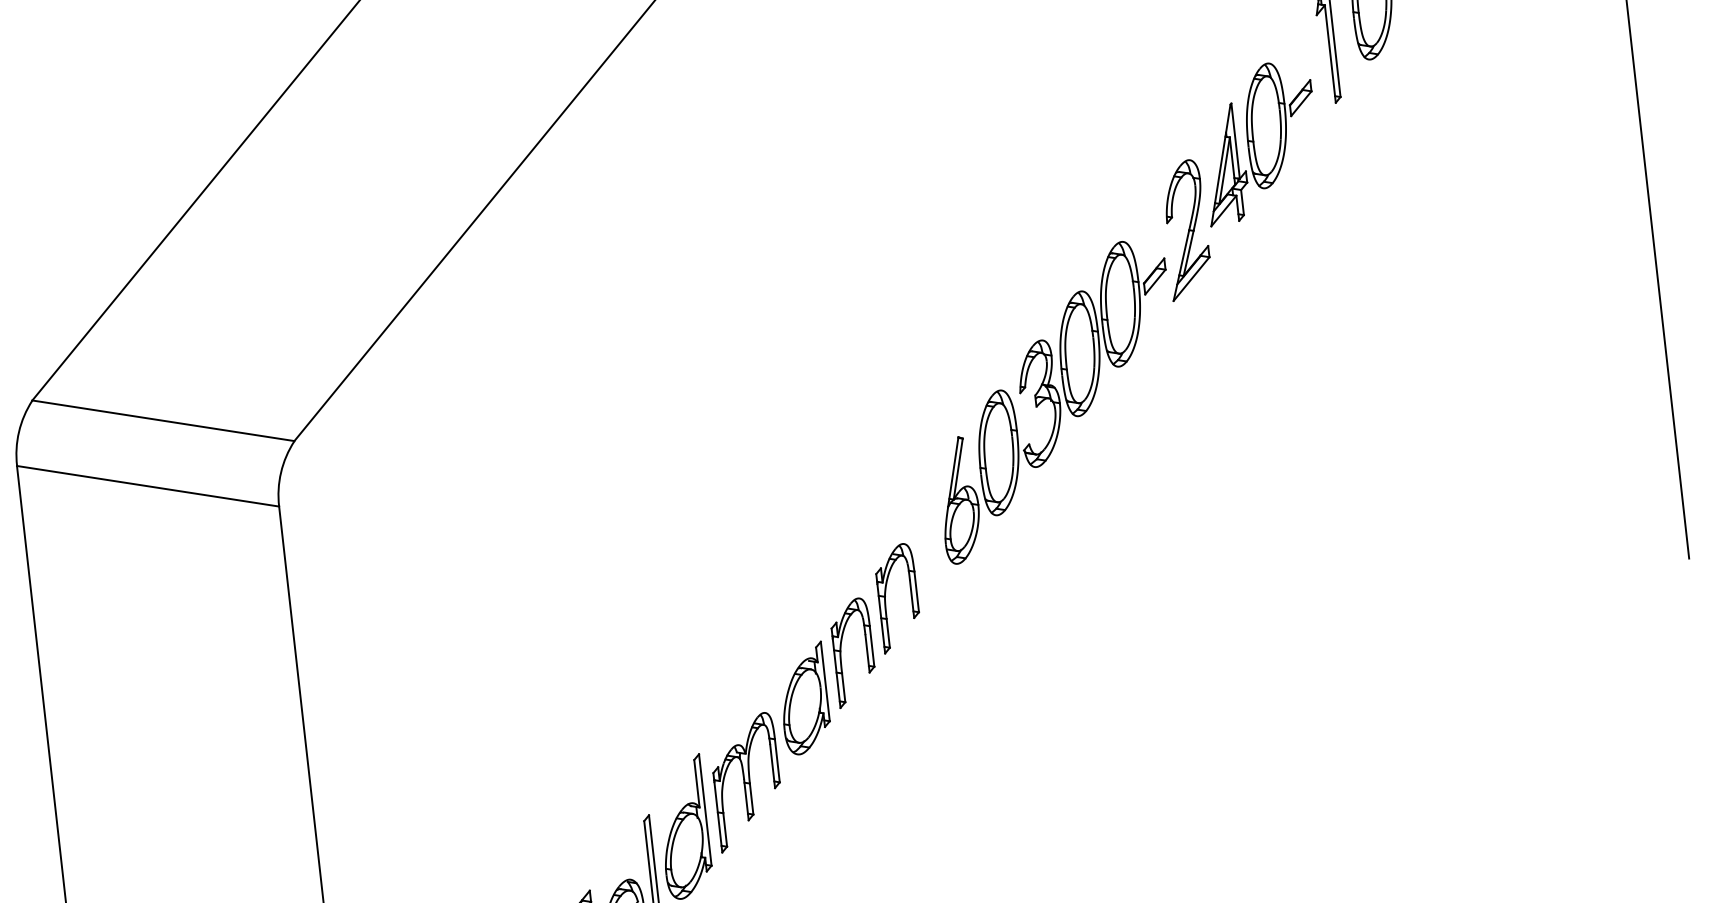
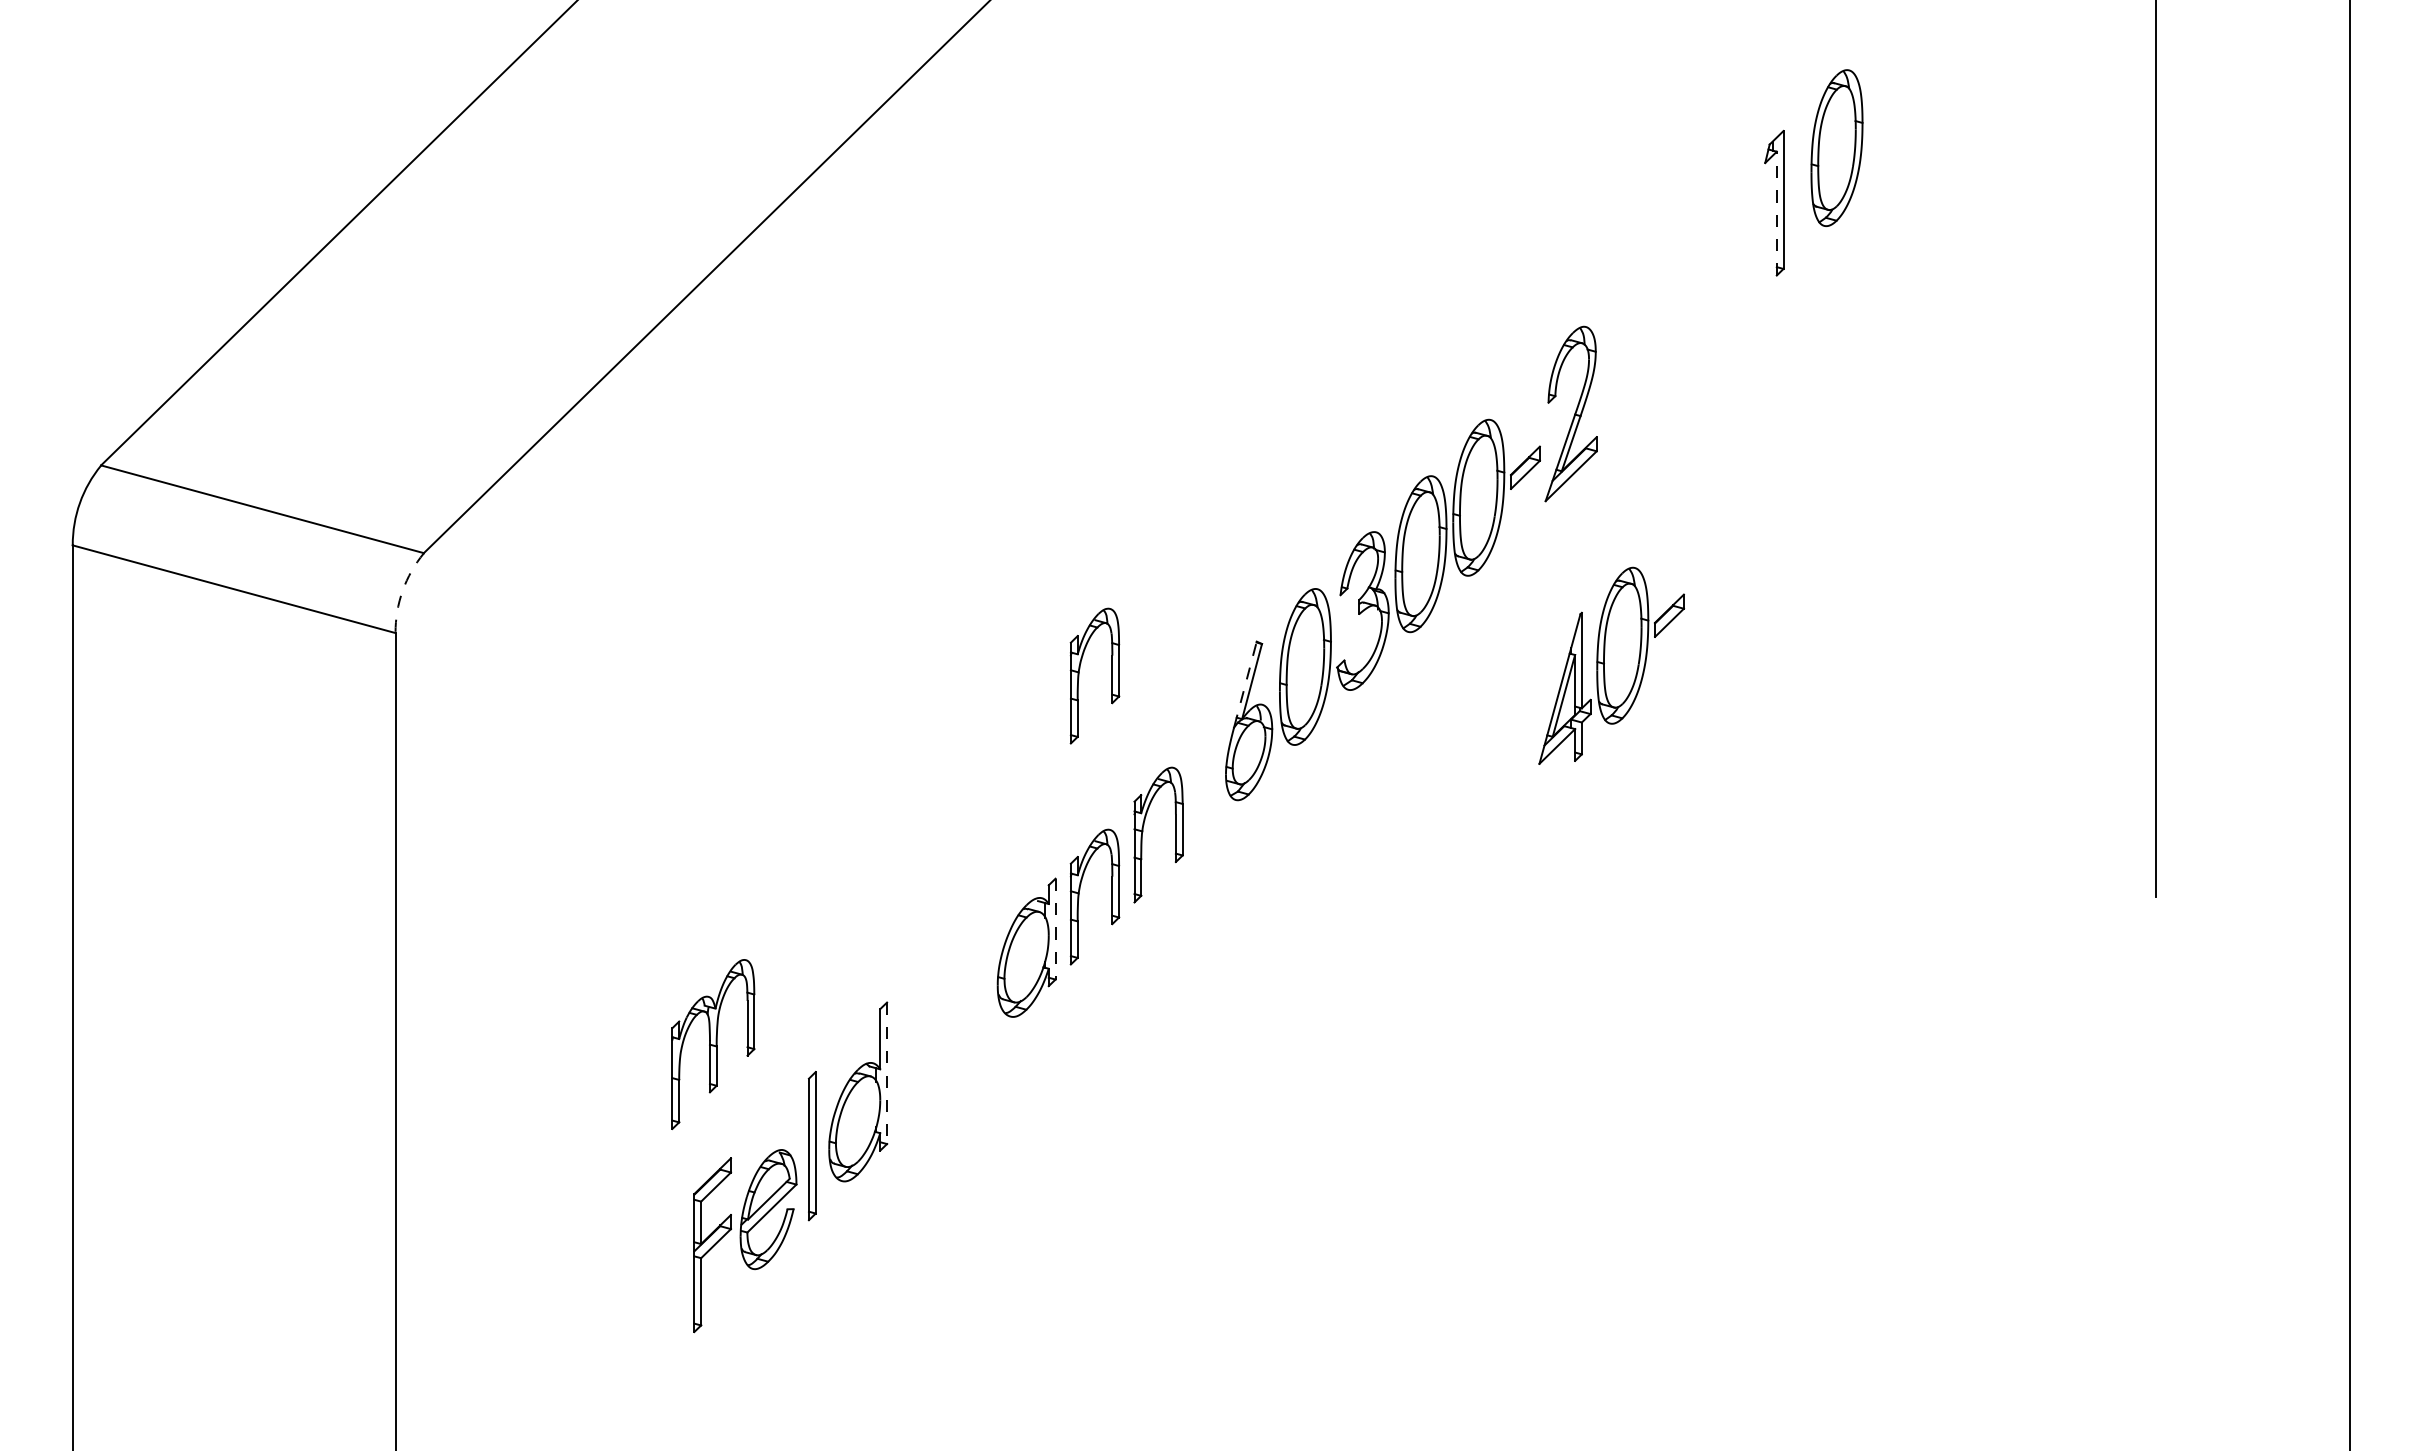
line: (1330, 53) -> (1776, 213), solid -> dashed
part: (1259, 142) -> (1611, 665), moved
line: (953, 471) -> (1245, 684), solid -> dashed
arc: (280, 472) -> (402, 590), solid -> dashed
part: (821, 479) -> (1079, 675), added
line: (825, 681) -> (1055, 929), solid -> dashed
part: (747, 782) -> (713, 1044), moved
line: (705, 810) -> (887, 1073), solid -> dashed

